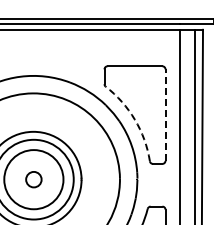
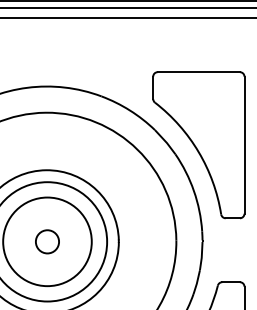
line: (165, 115) -> (244, 145), dashed -> solid
arc: (134, 119) -> (198, 151), dashed -> solid

